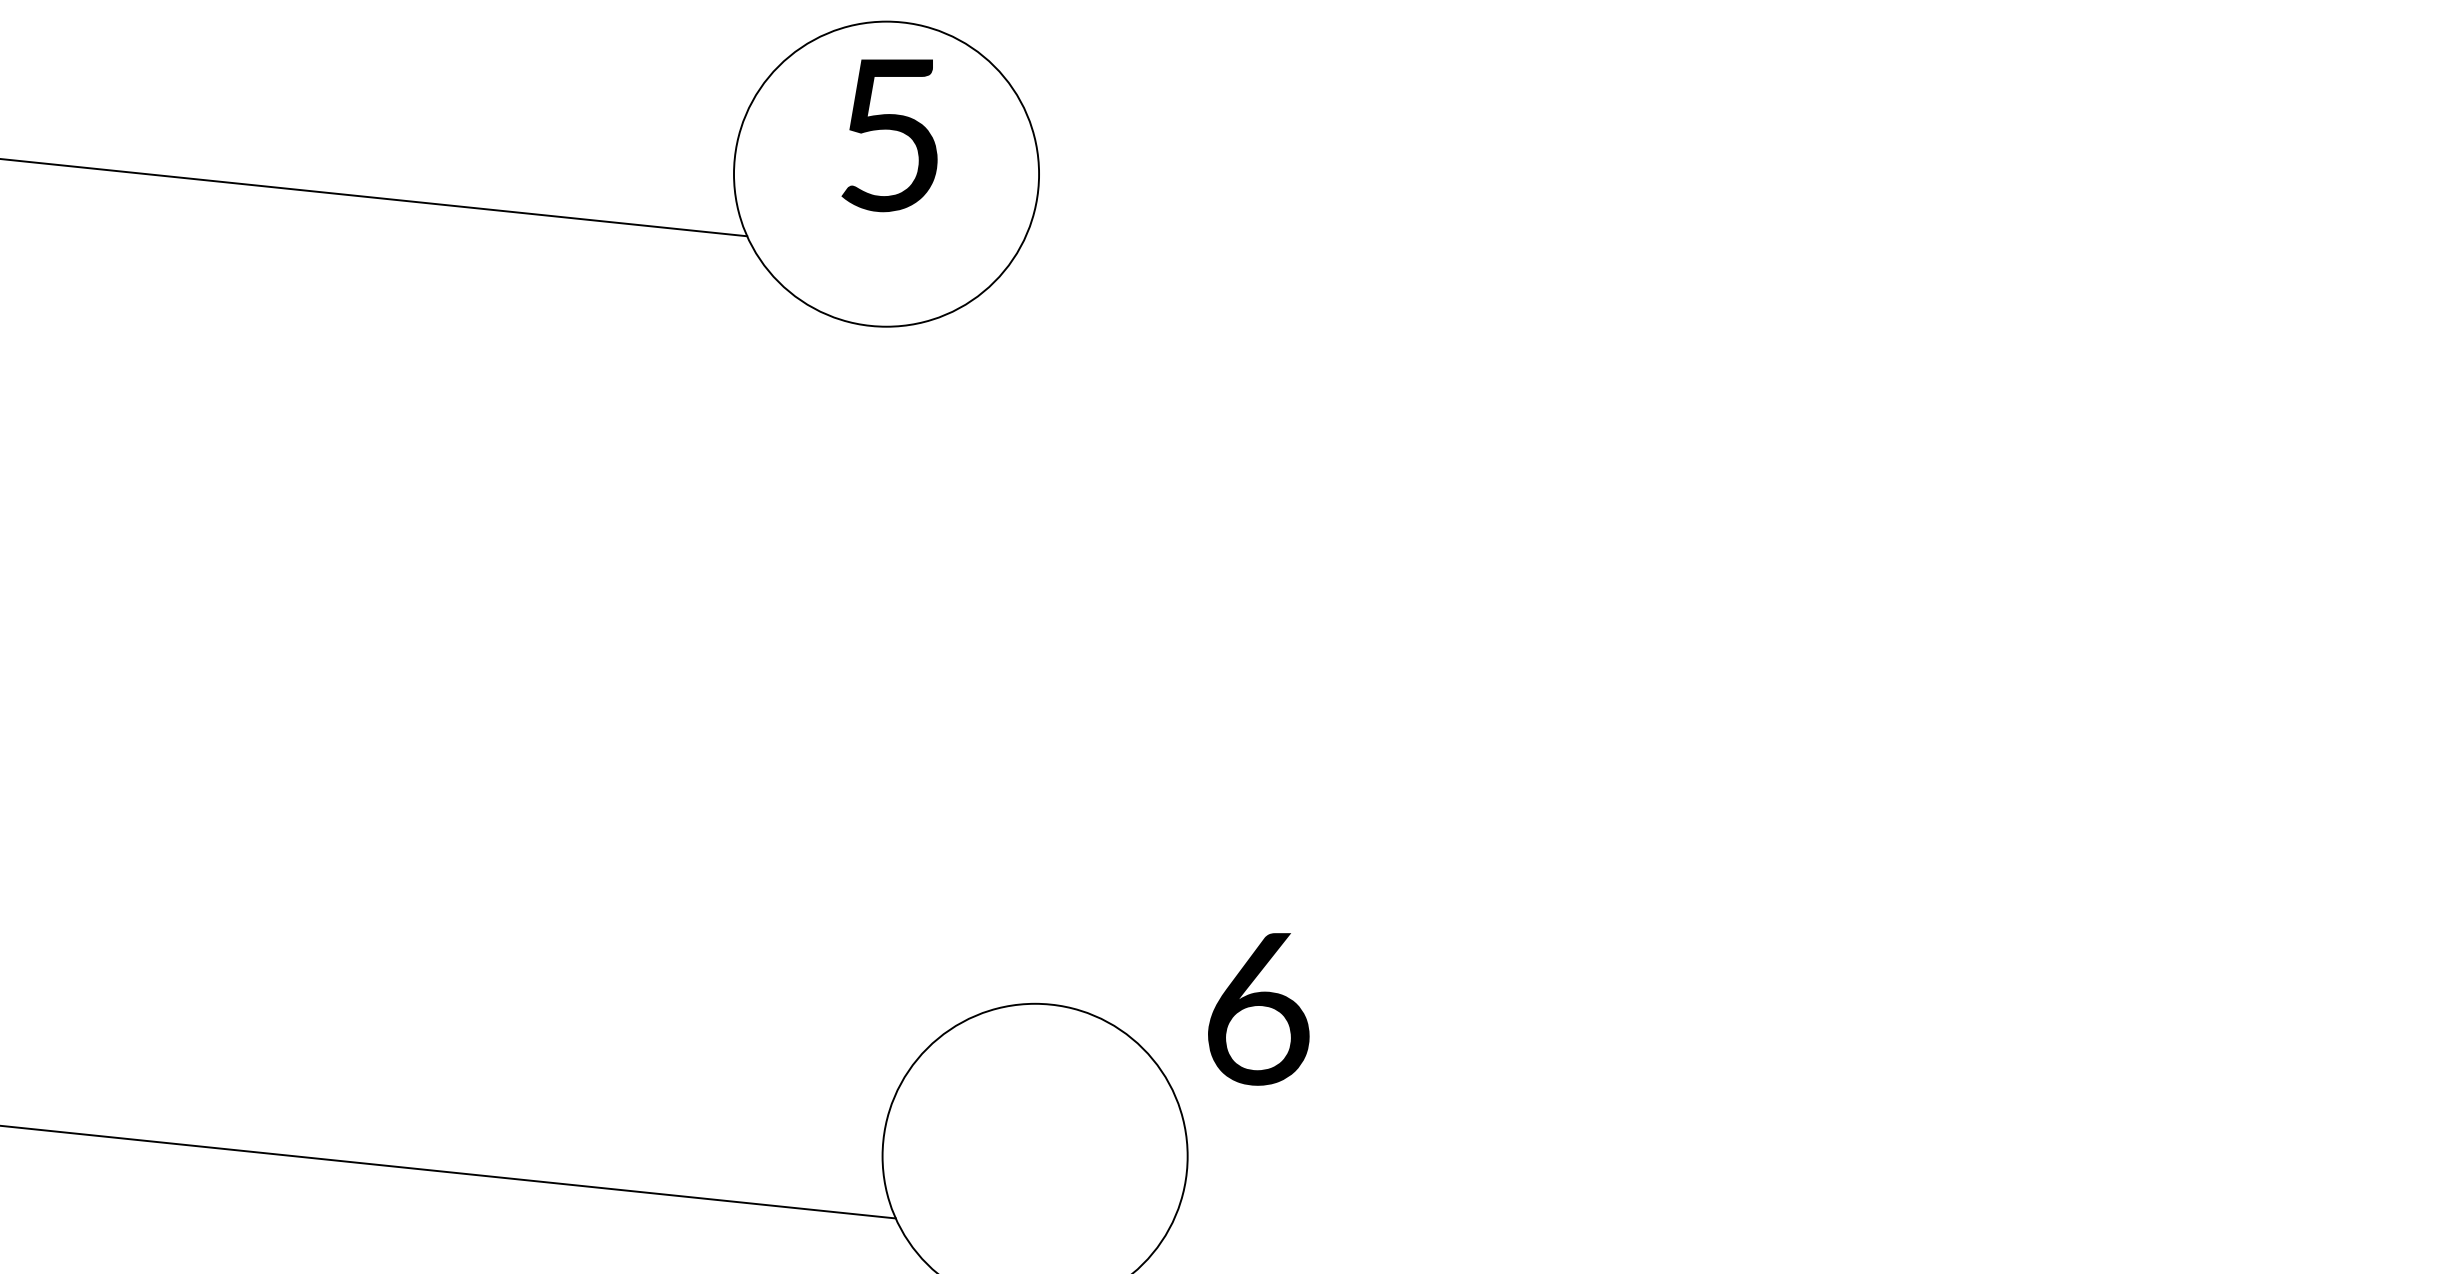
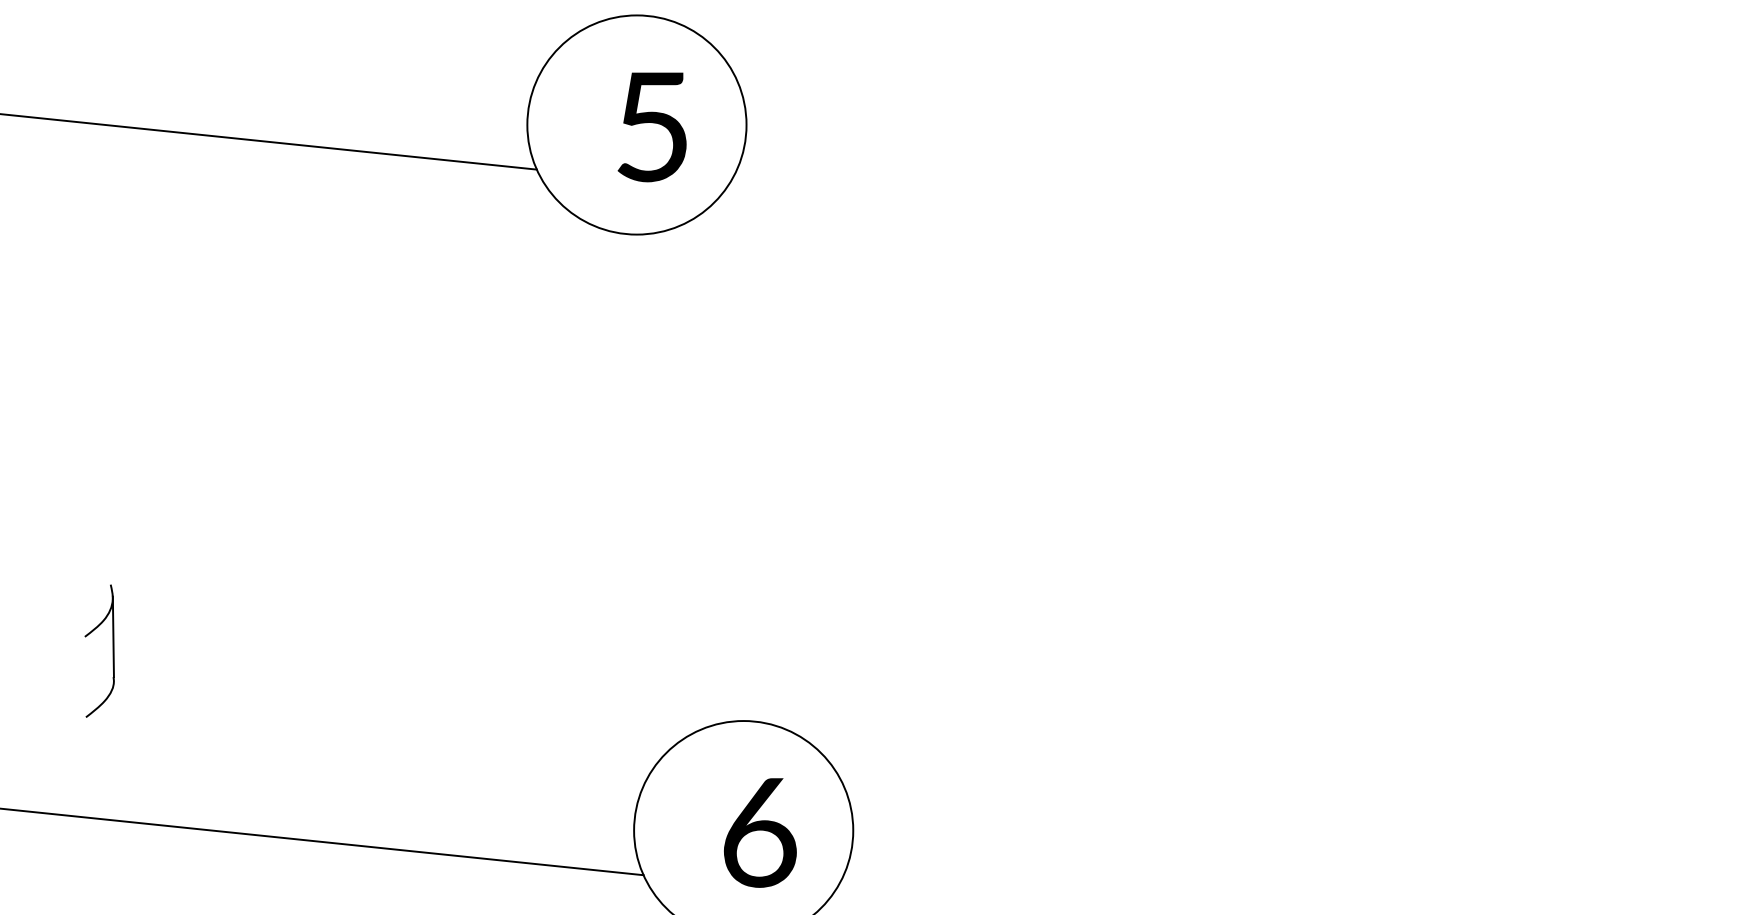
text: (888, 135) -> (651, 127), moved
part: (156, 905) -> (112, 650), added
text: (1258, 1008) -> (760, 832), moved

